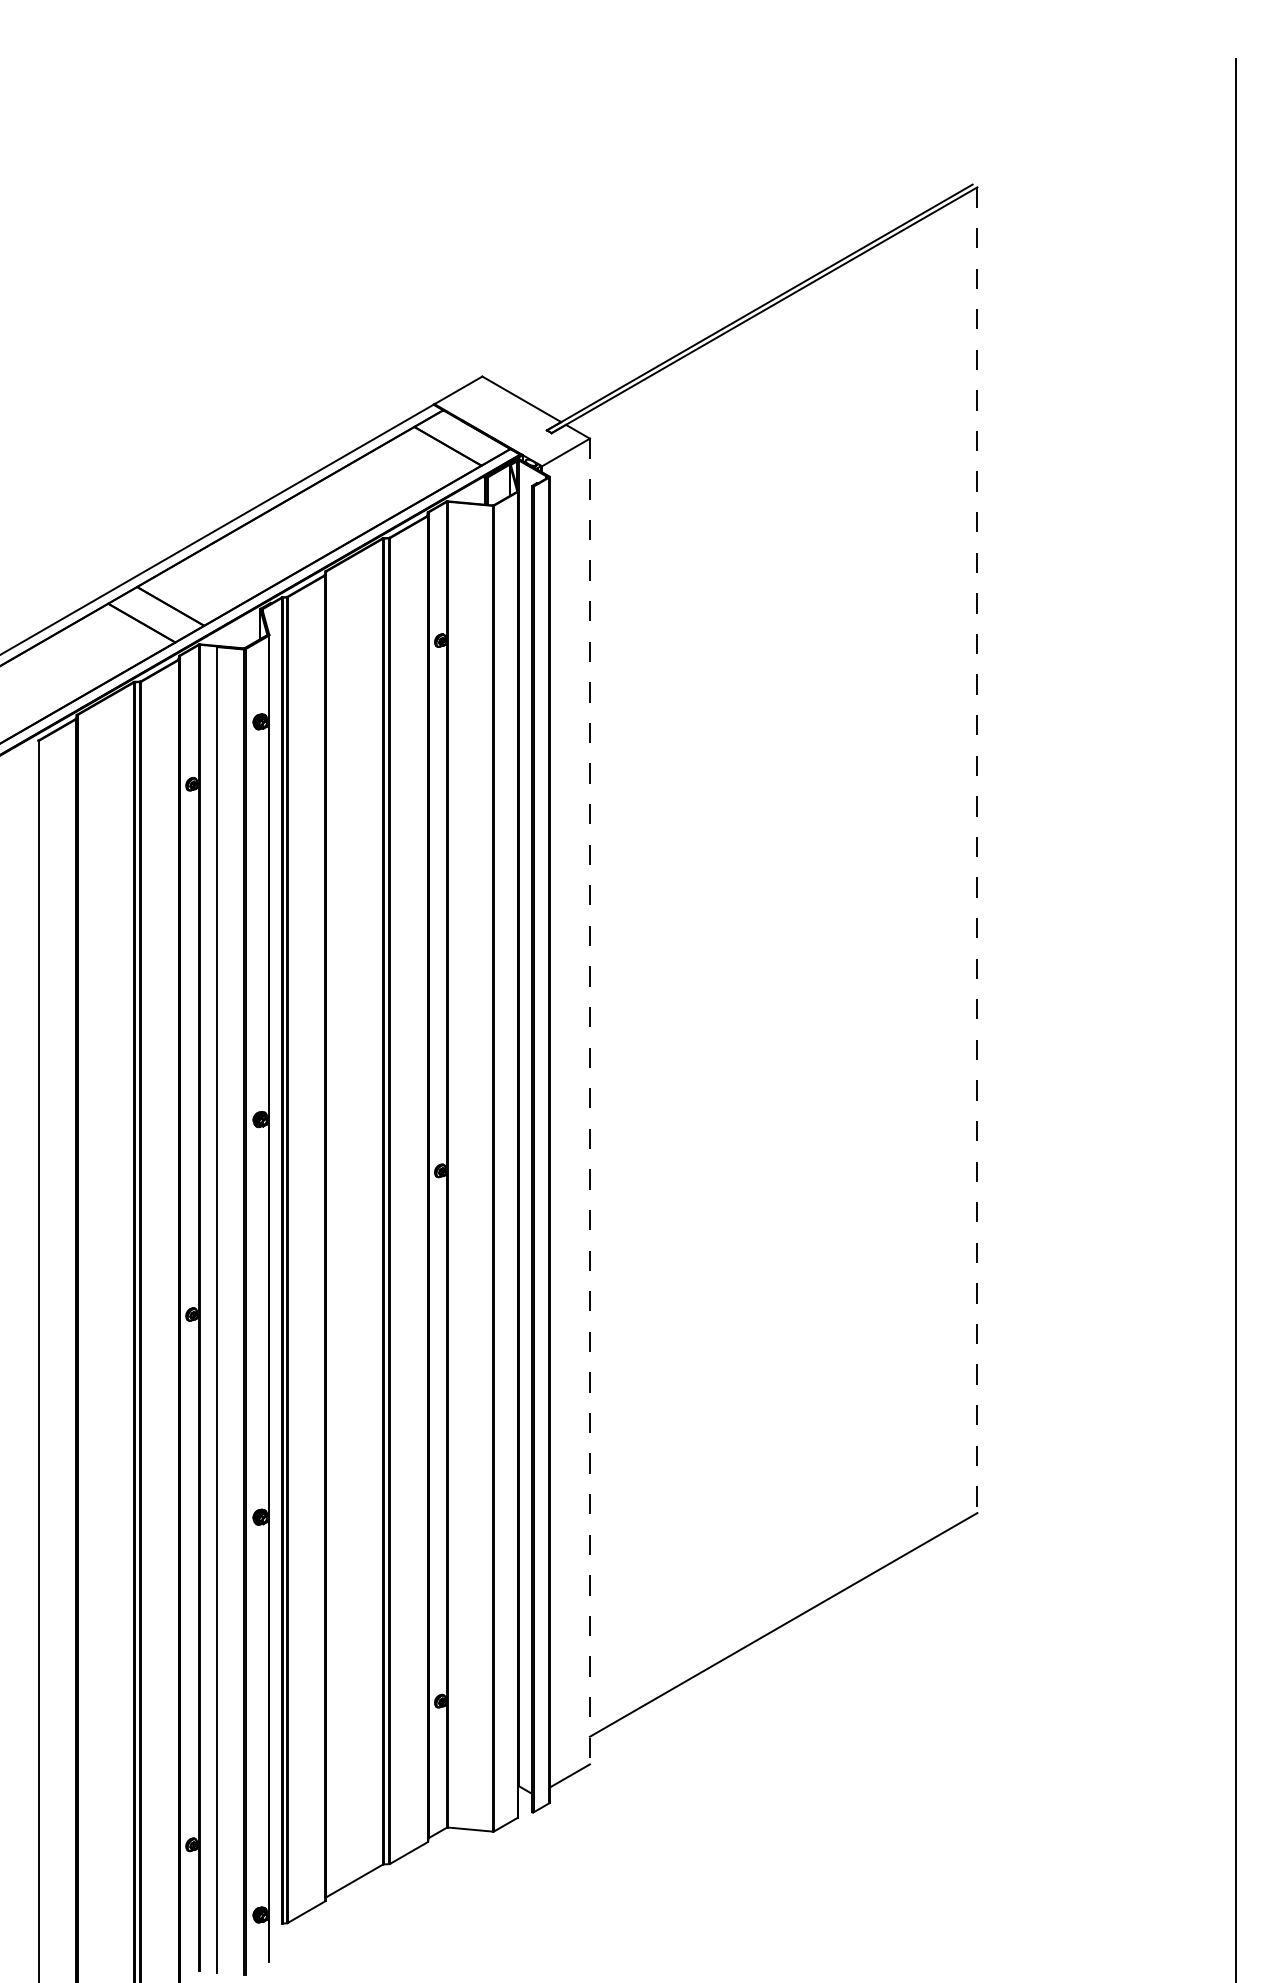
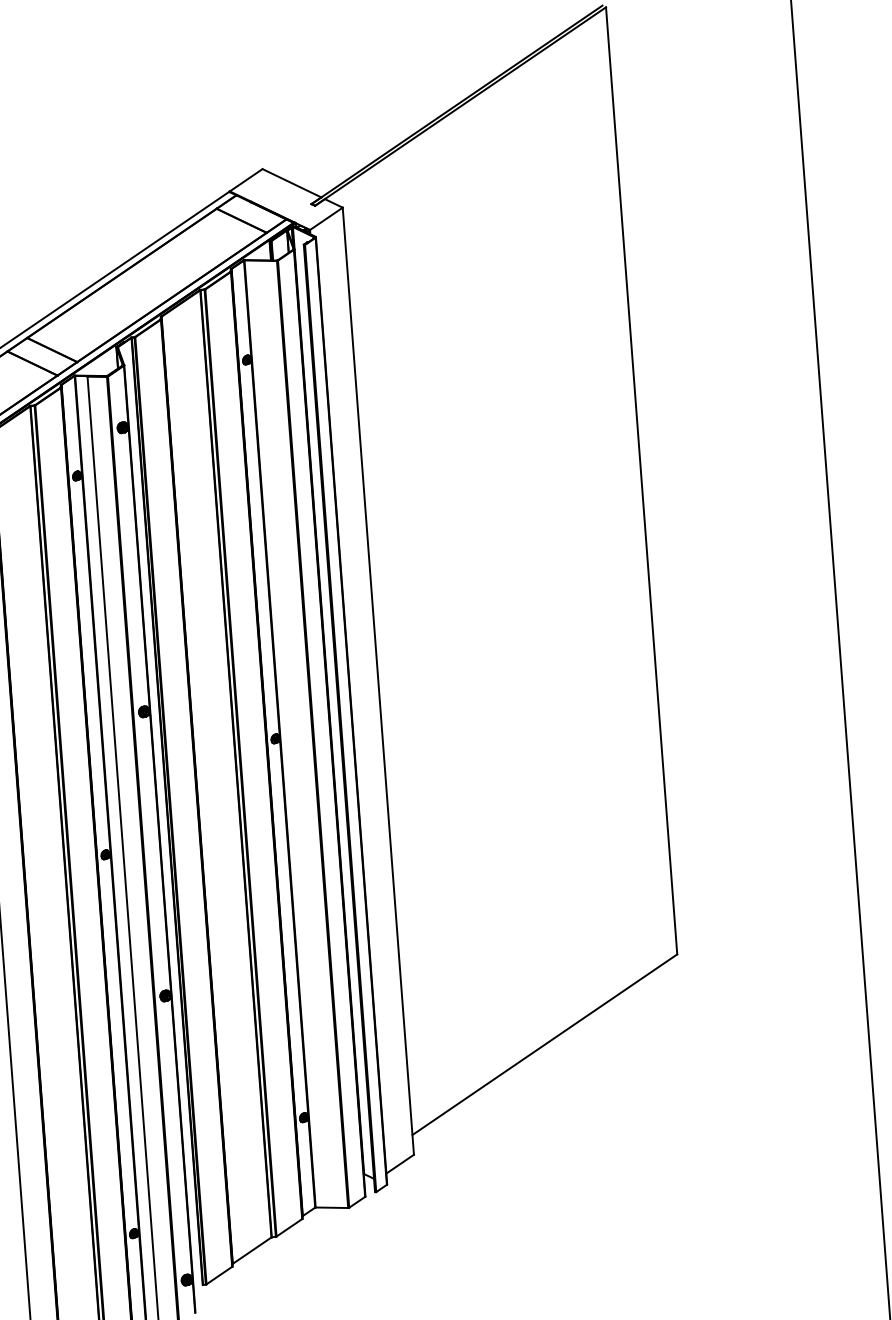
line: (977, 850) -> (641, 481), dashed -> solid
line: (589, 1101) -> (378, 681), dashed -> solid

